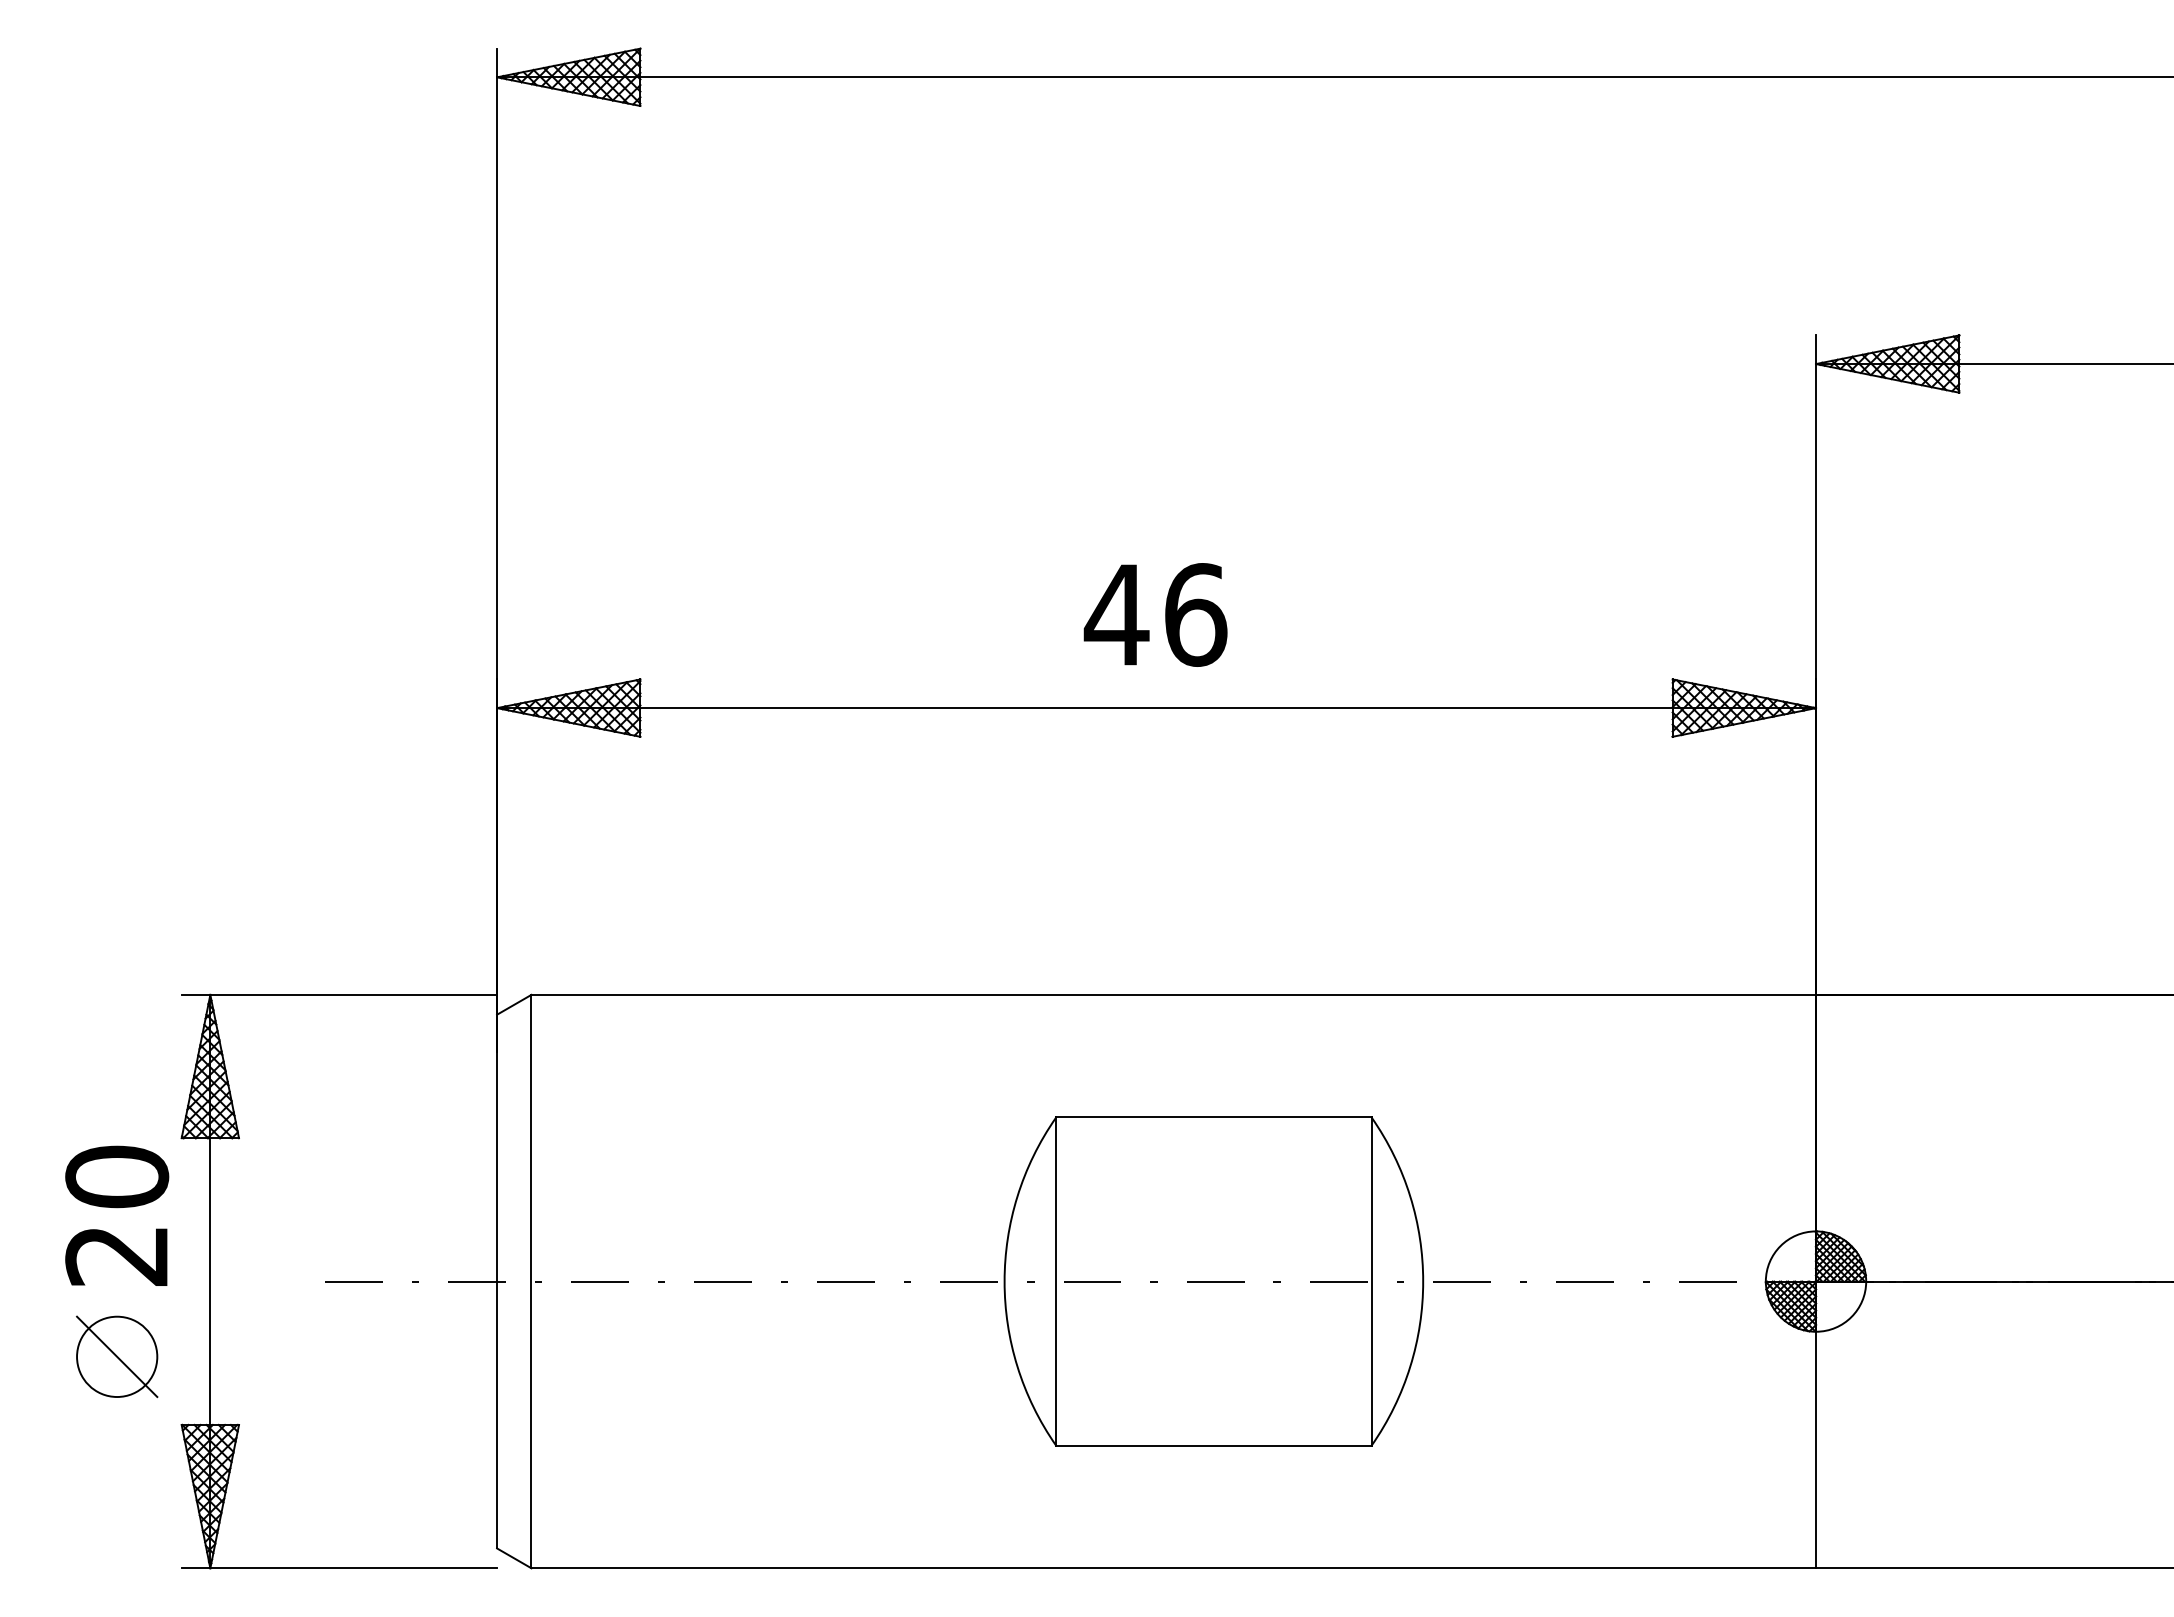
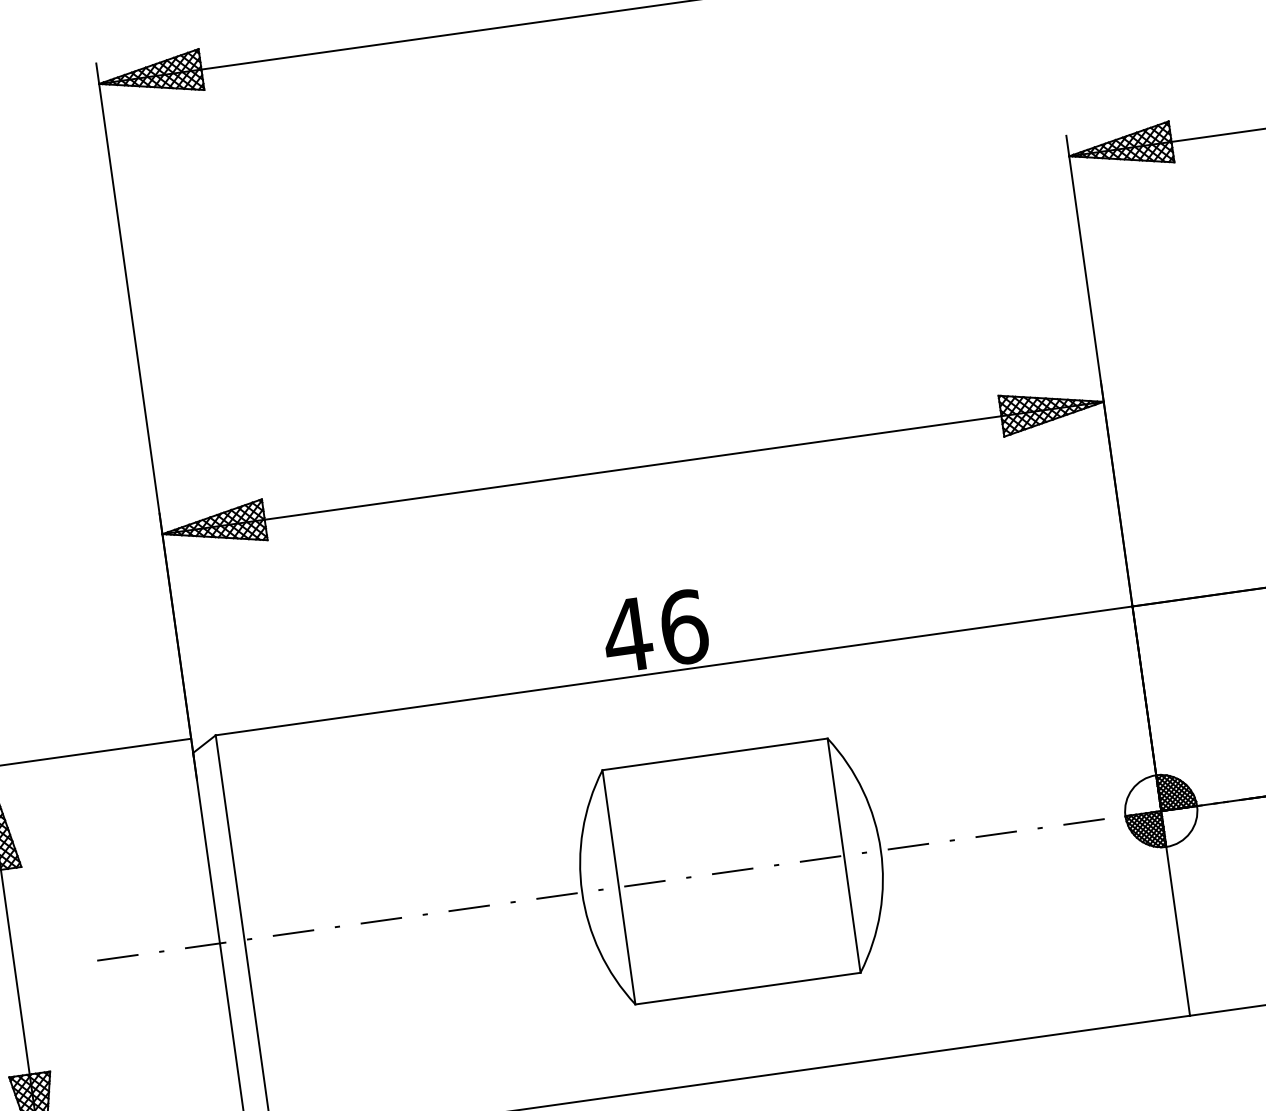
text: (1155, 614) -> (655, 631), moved

